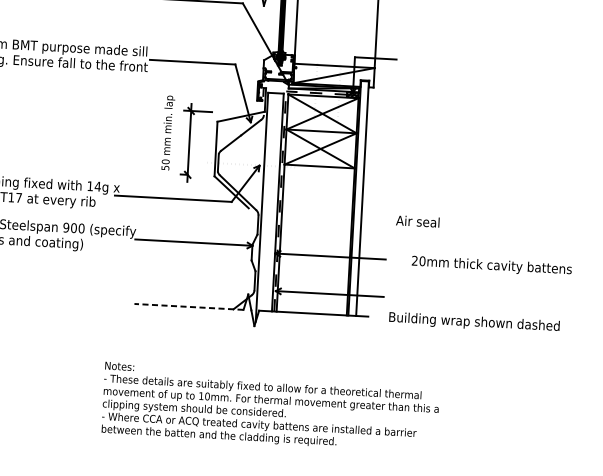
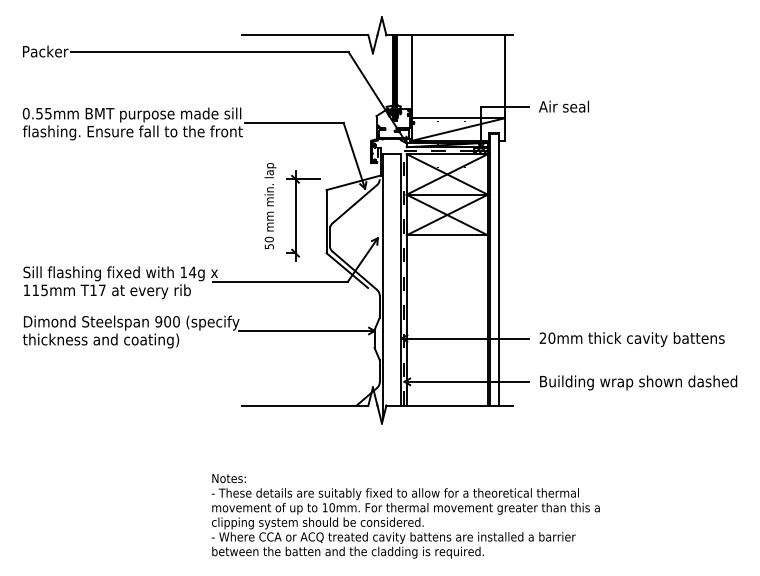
text: (417, 221) -> (563, 106), moved
text: (491, 266) -> (631, 339), moved
line: (188, 306) -> (304, 405), dashed -> solid
text: (474, 322) -> (638, 382), moved

